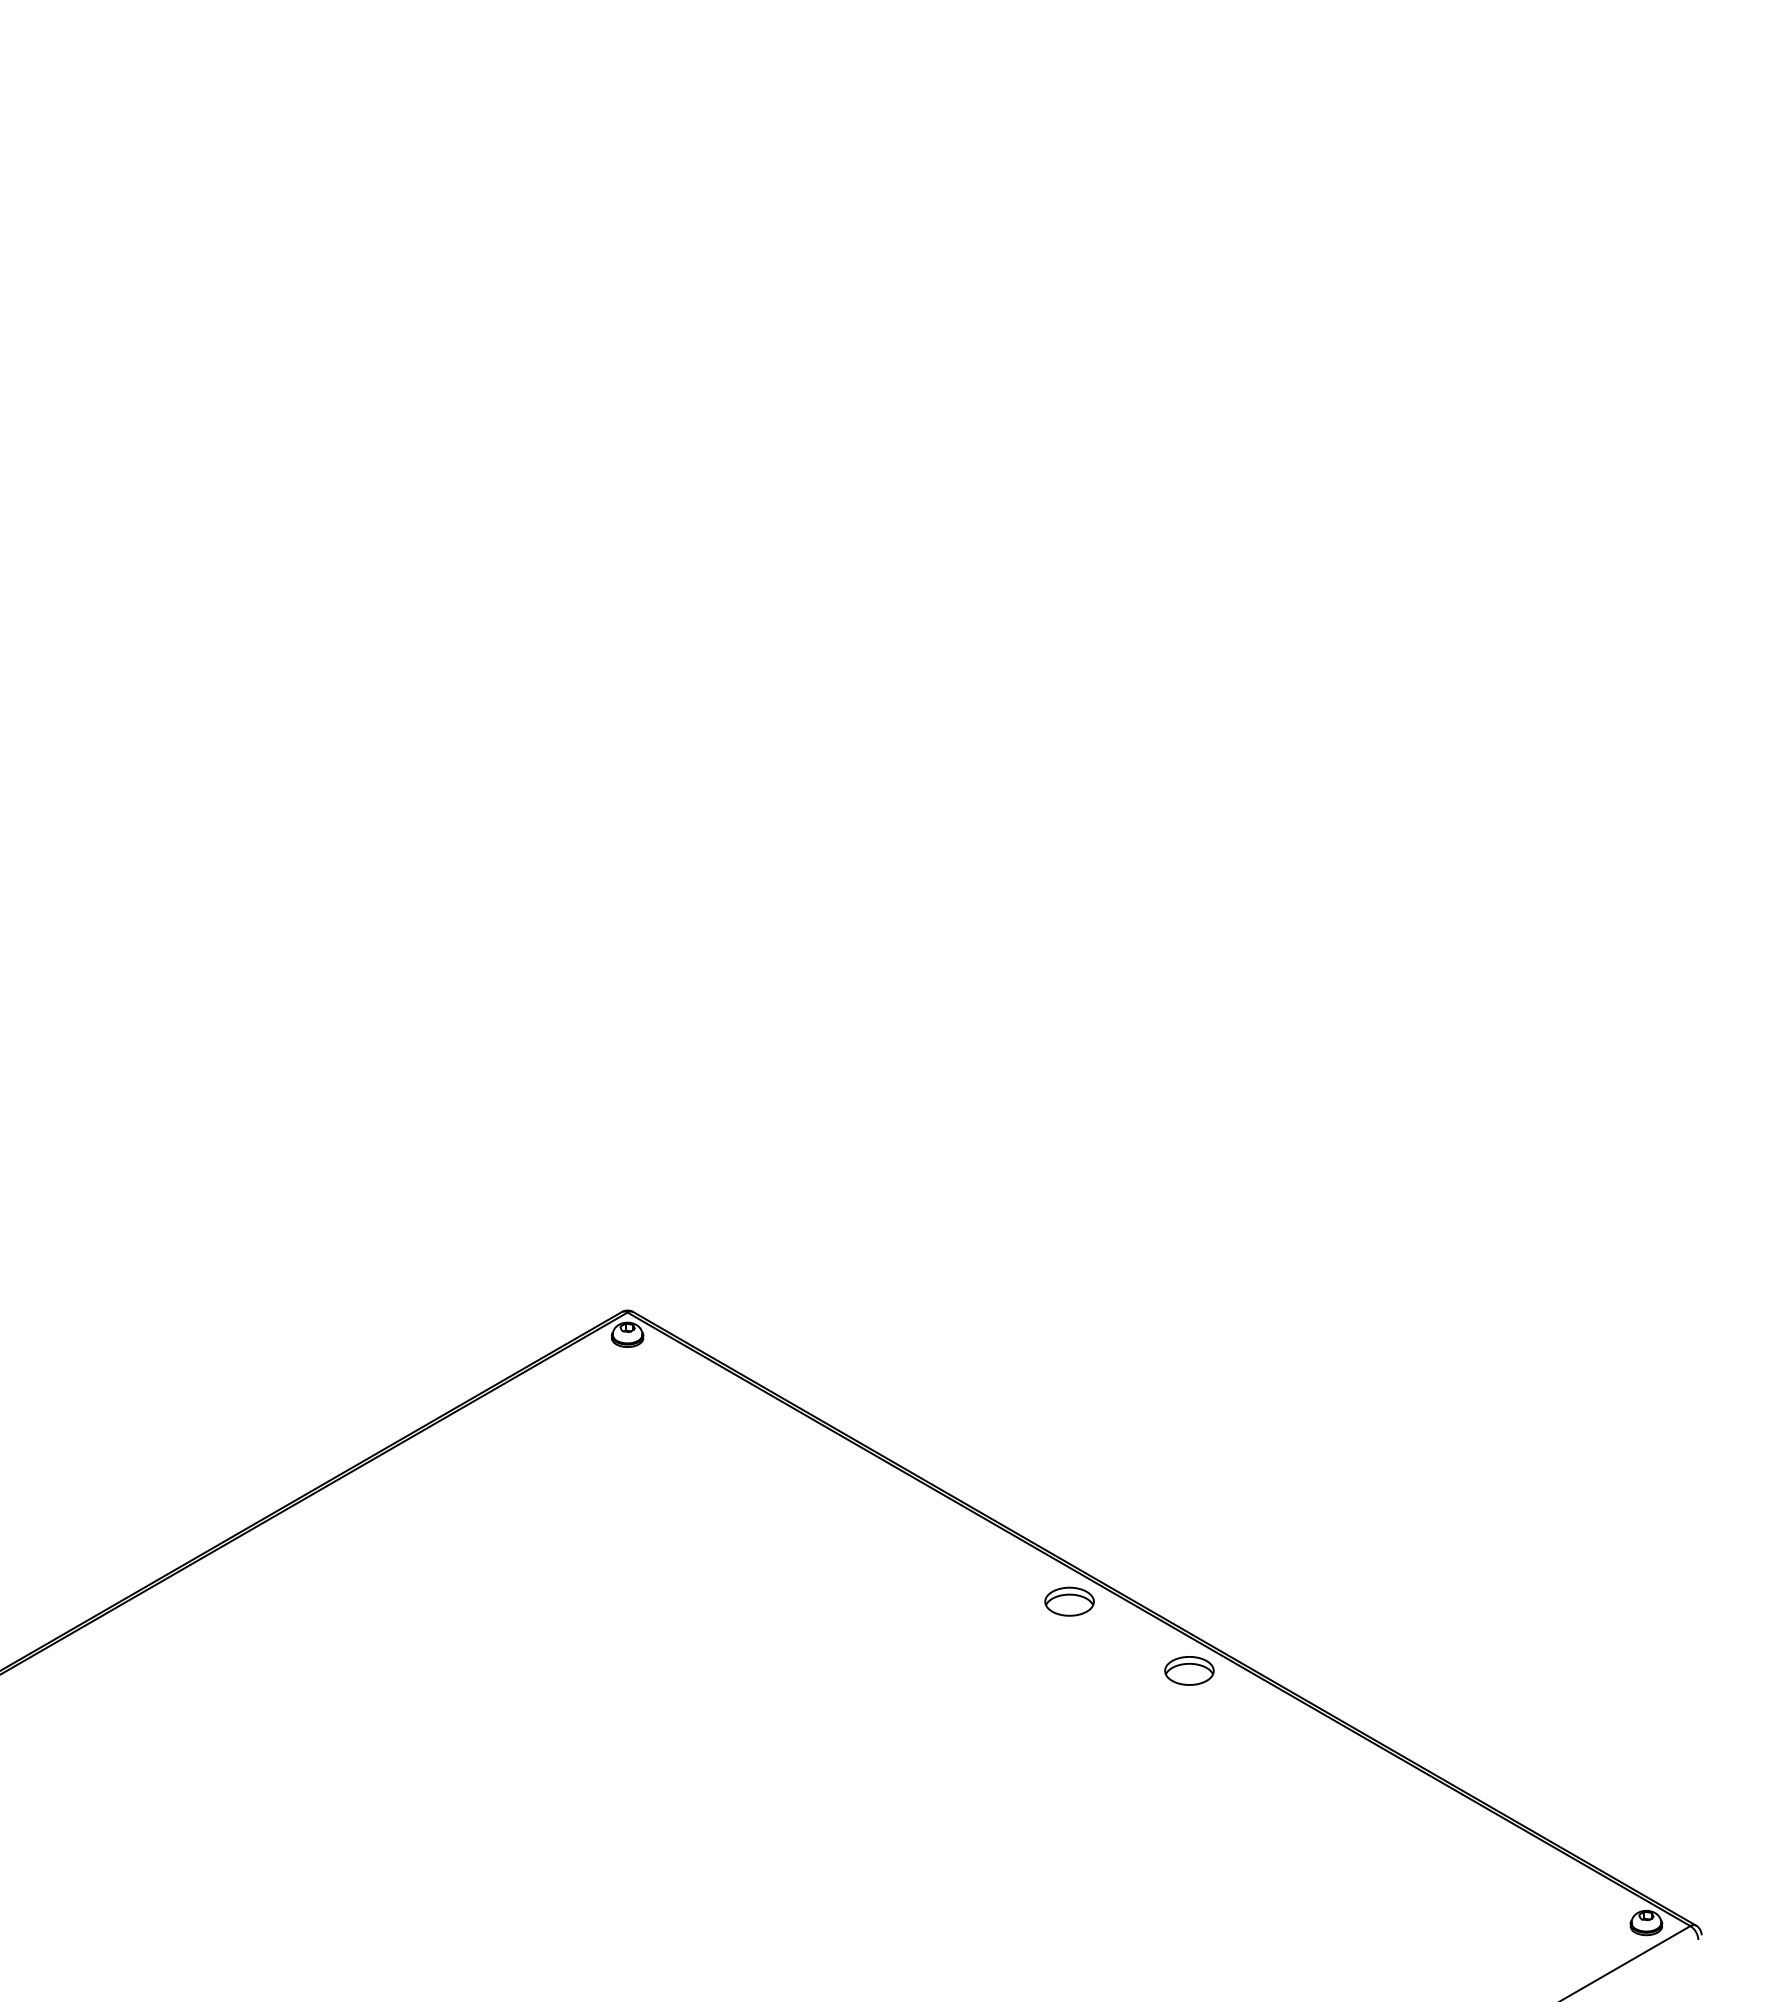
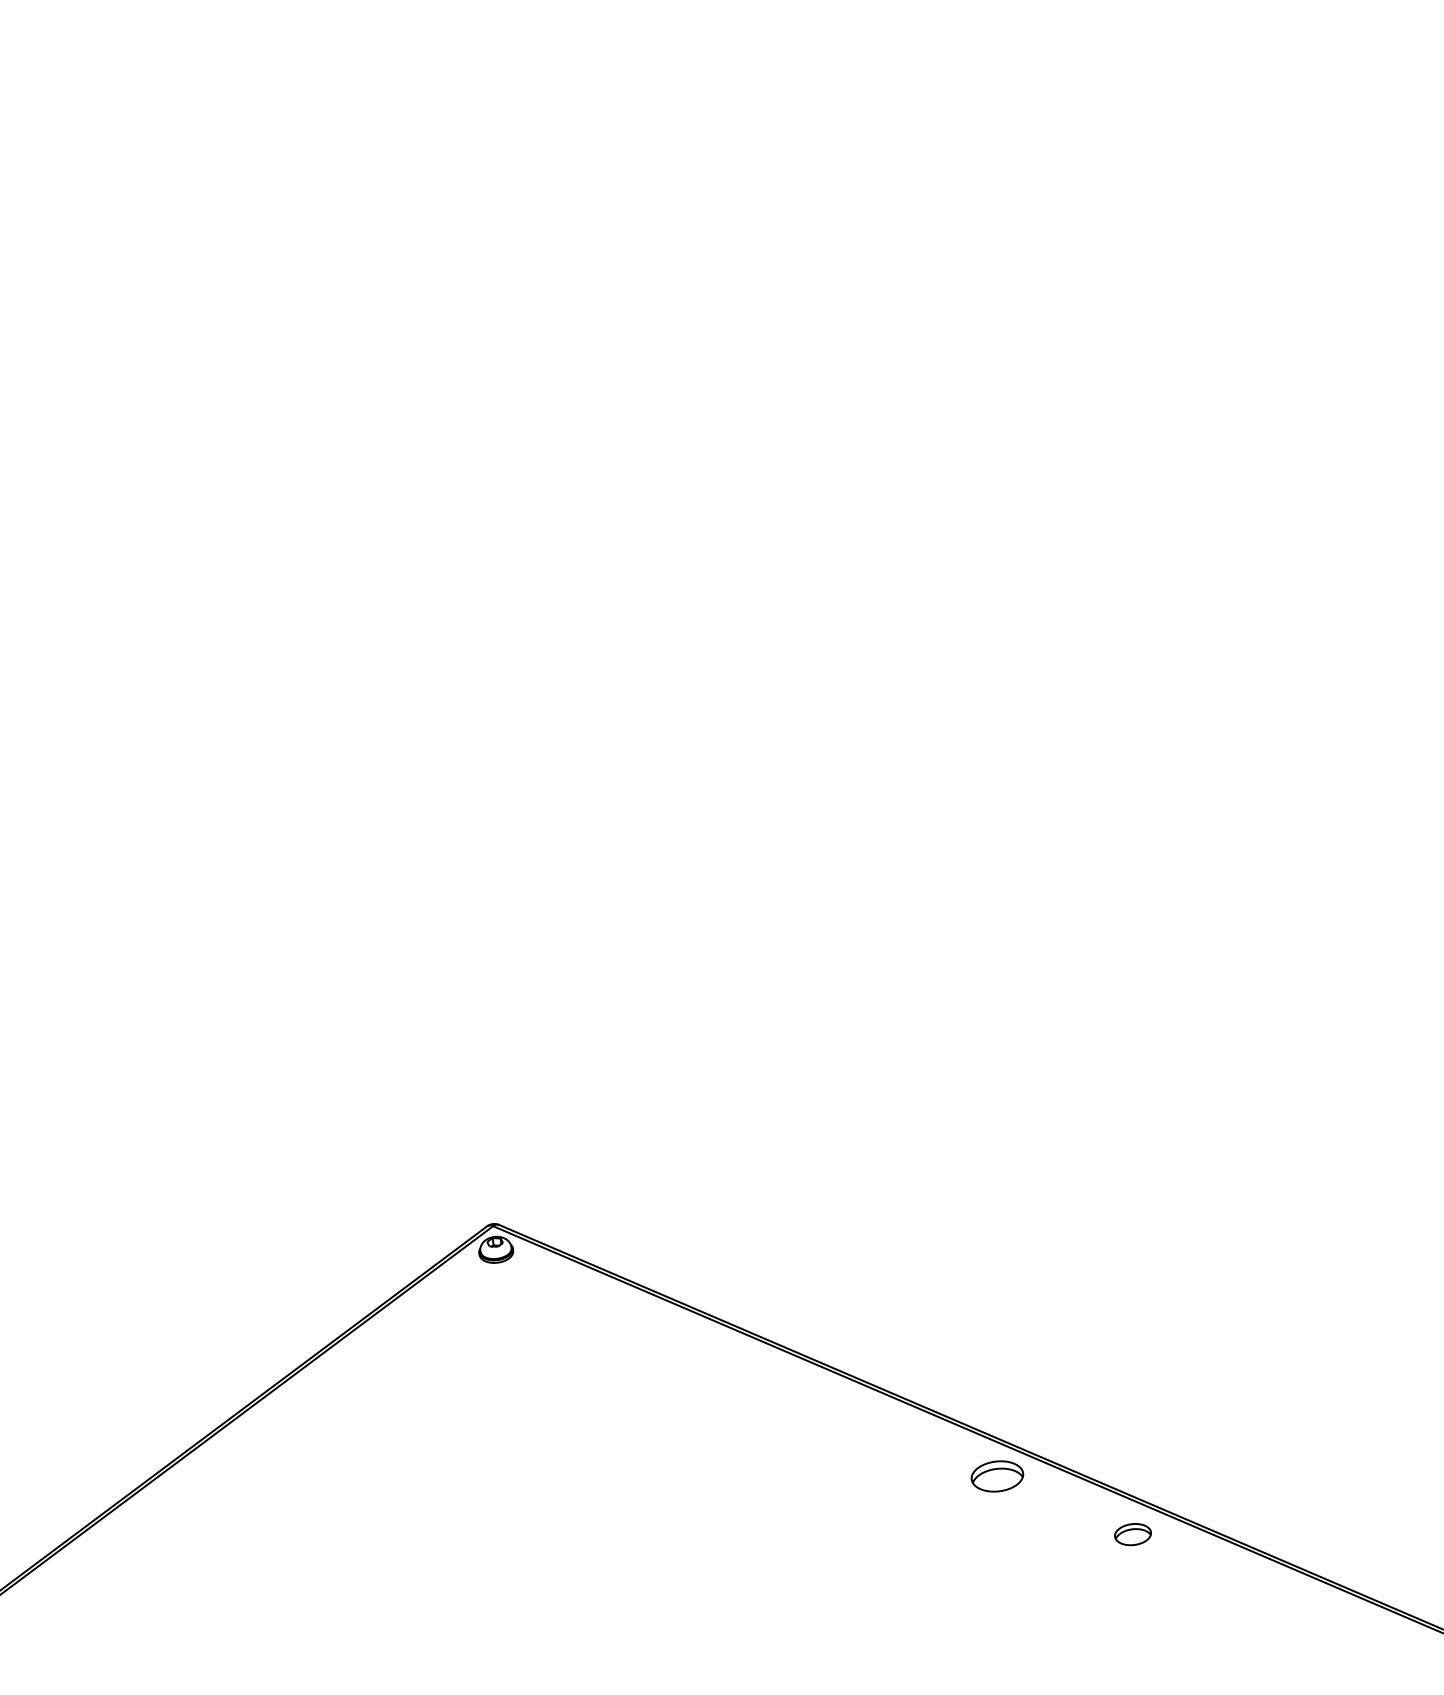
part: (1189, 1670) -> (1133, 1534), size x0.7

